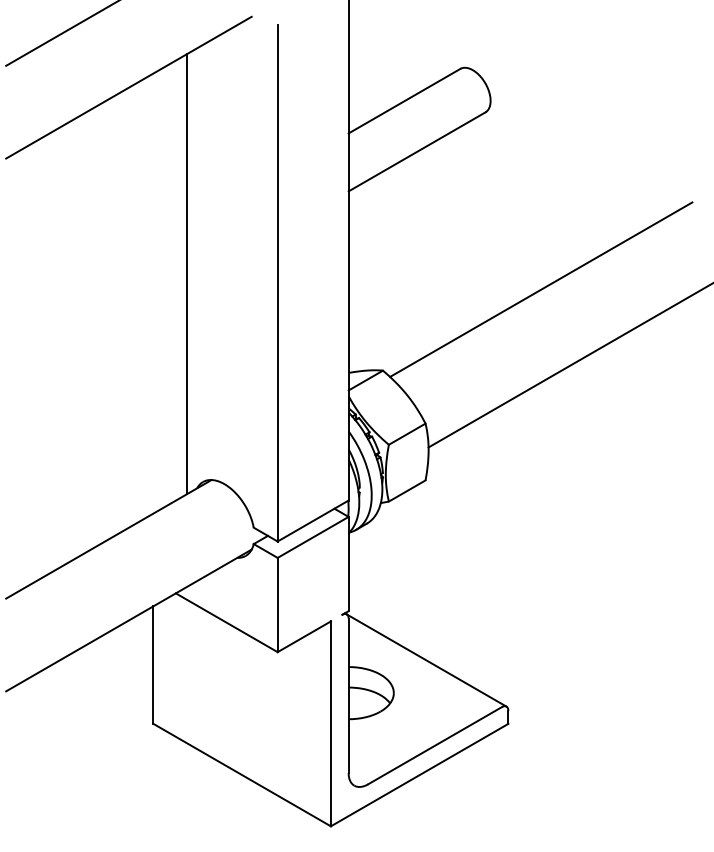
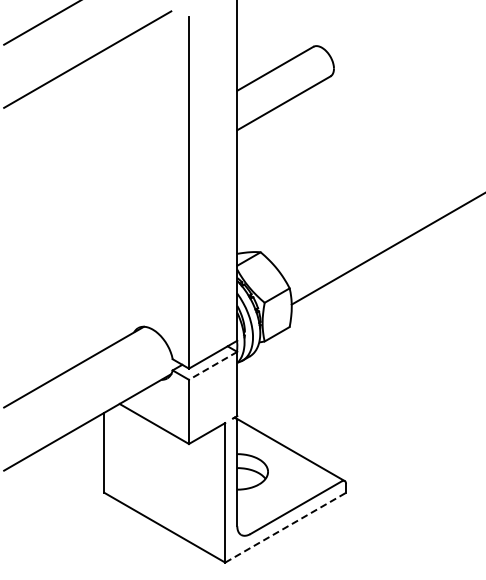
line: (187, 273) -> (127, 186), removed
line: (541, 288) -> (368, 196), removed
line: (313, 536) -> (213, 365), solid -> dashed
line: (419, 774) -> (285, 527), solid -> dashed

